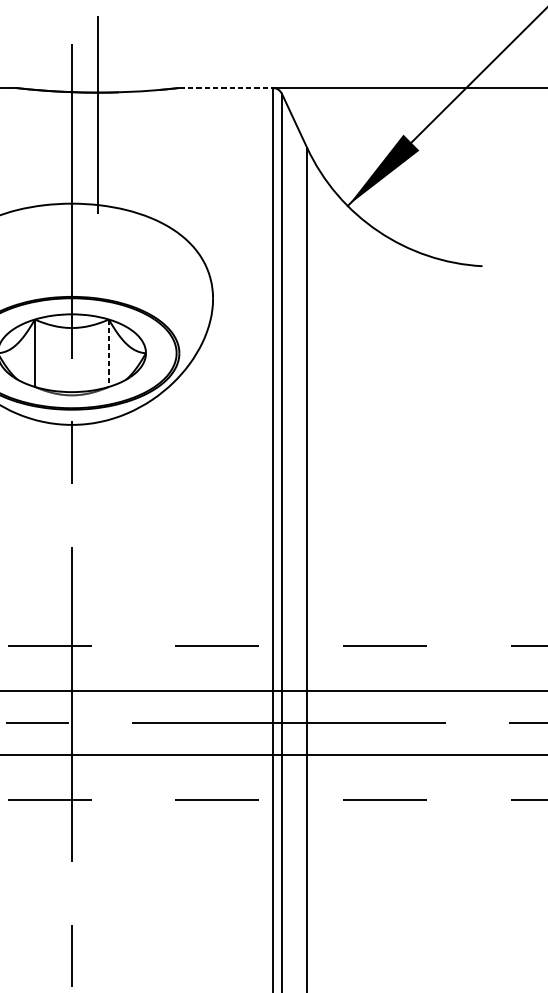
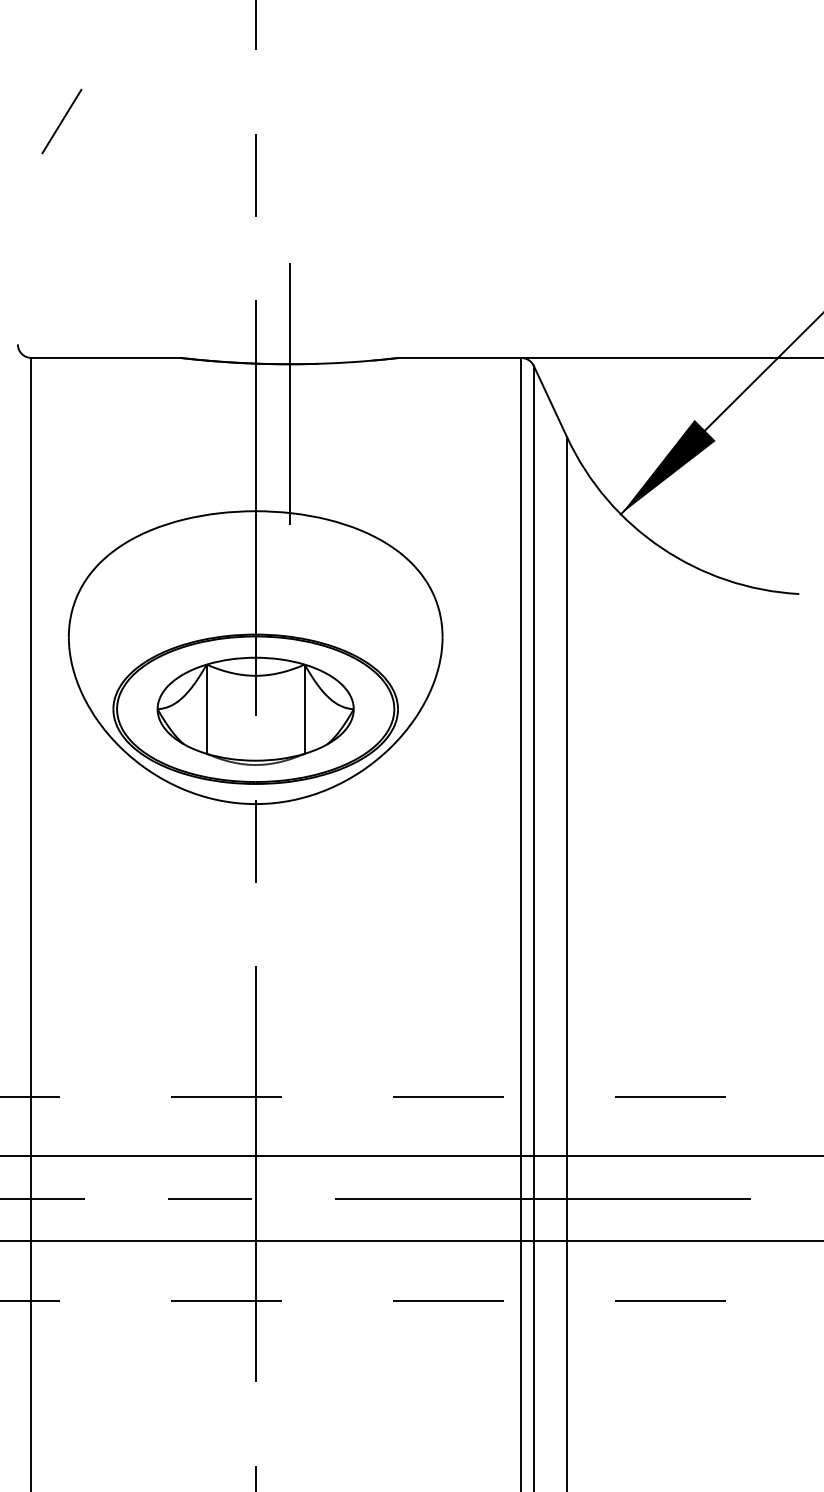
line: (225, 88) -> (459, 358), dashed -> solid
line: (108, 353) -> (304, 709), dashed -> solid

